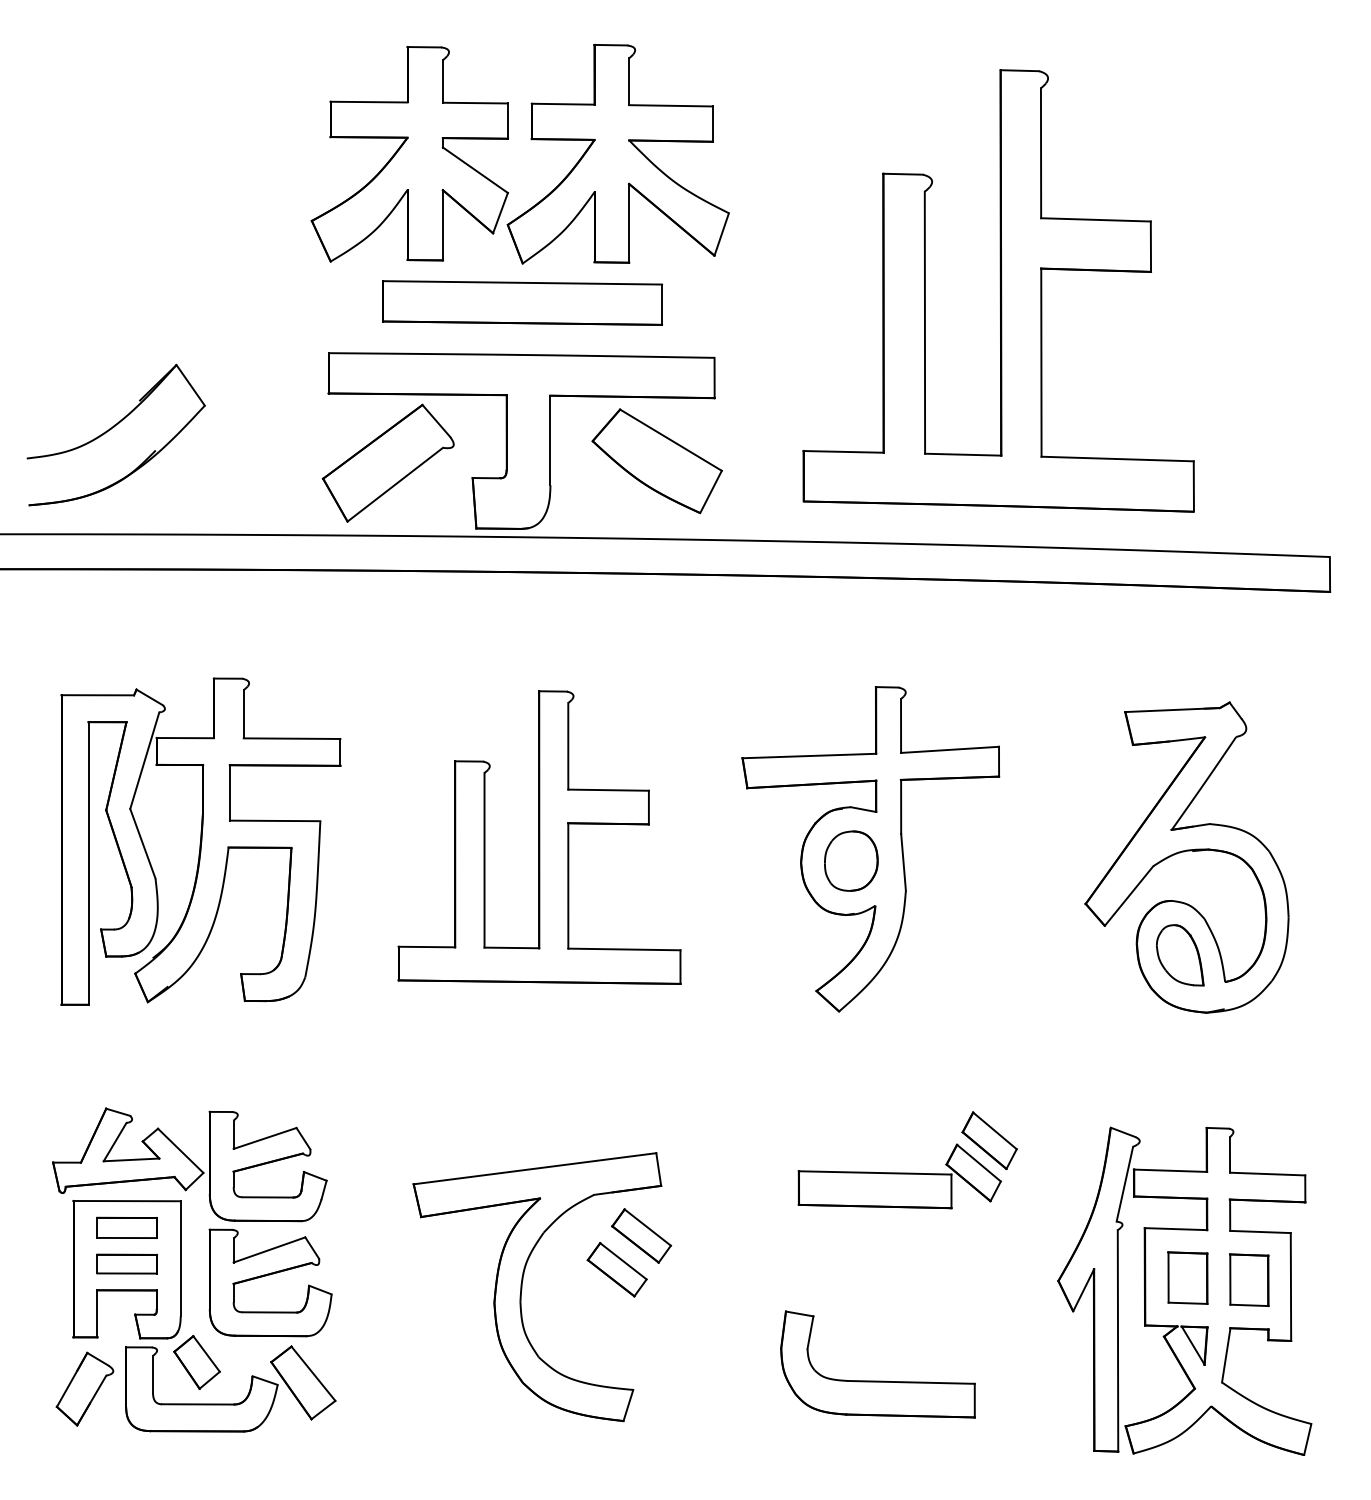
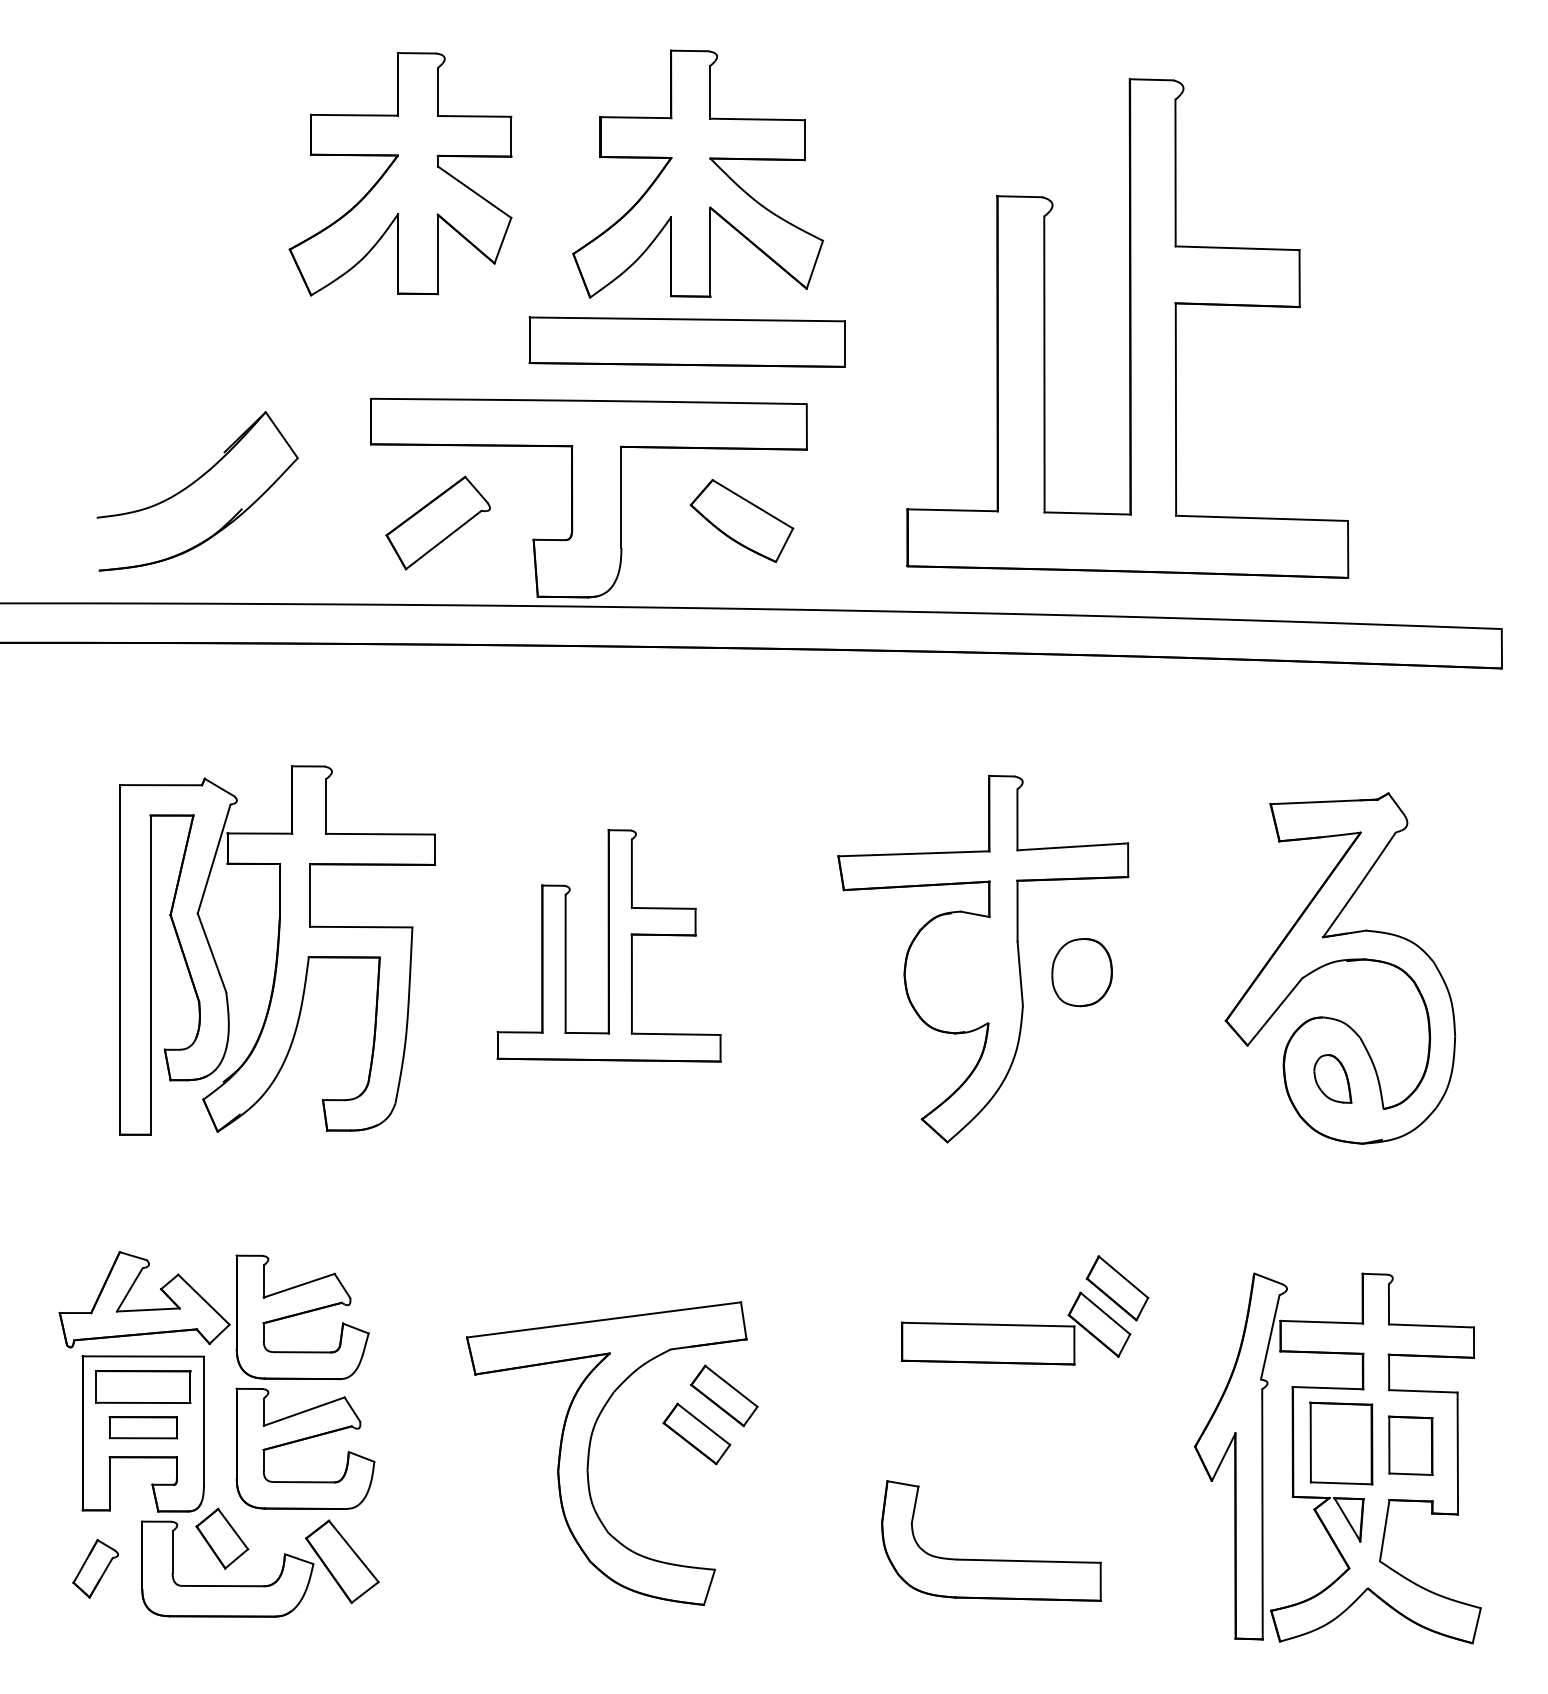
part: (409, 154) -> (400, 174), moved
part: (522, 302) -> (687, 341), moved
part: (111, 429) -> (192, 485), moved
part: (656, 461) -> (741, 521), size x0.7
part: (387, 462) -> (437, 522), size x0.7
part: (539, 837) -> (609, 945), size x0.7
part: (200, 841) -> (277, 950), moved
part: (851, 860) -> (1082, 971), moved
part: (1180, 955) -> (1333, 1079), size x0.7
part: (126, 1227) -> (142, 1386), size x1.4
part: (1187, 1277) -> (1340, 1442), size x1.4
part: (84, 1388) -> (95, 1568), size x0.7

